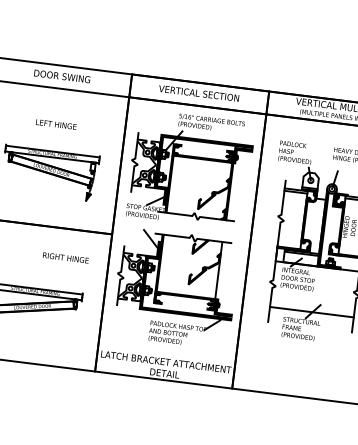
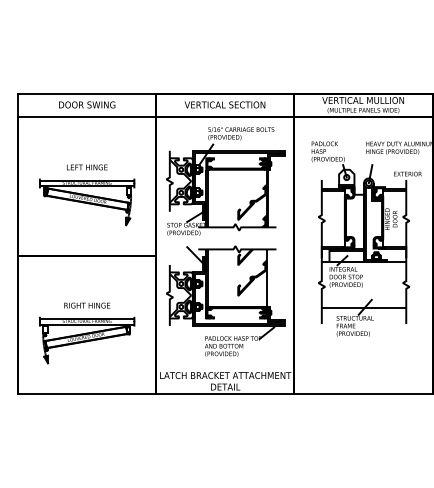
text: (56, 124) -> (87, 167), moved
text: (66, 257) -> (87, 305), moved

